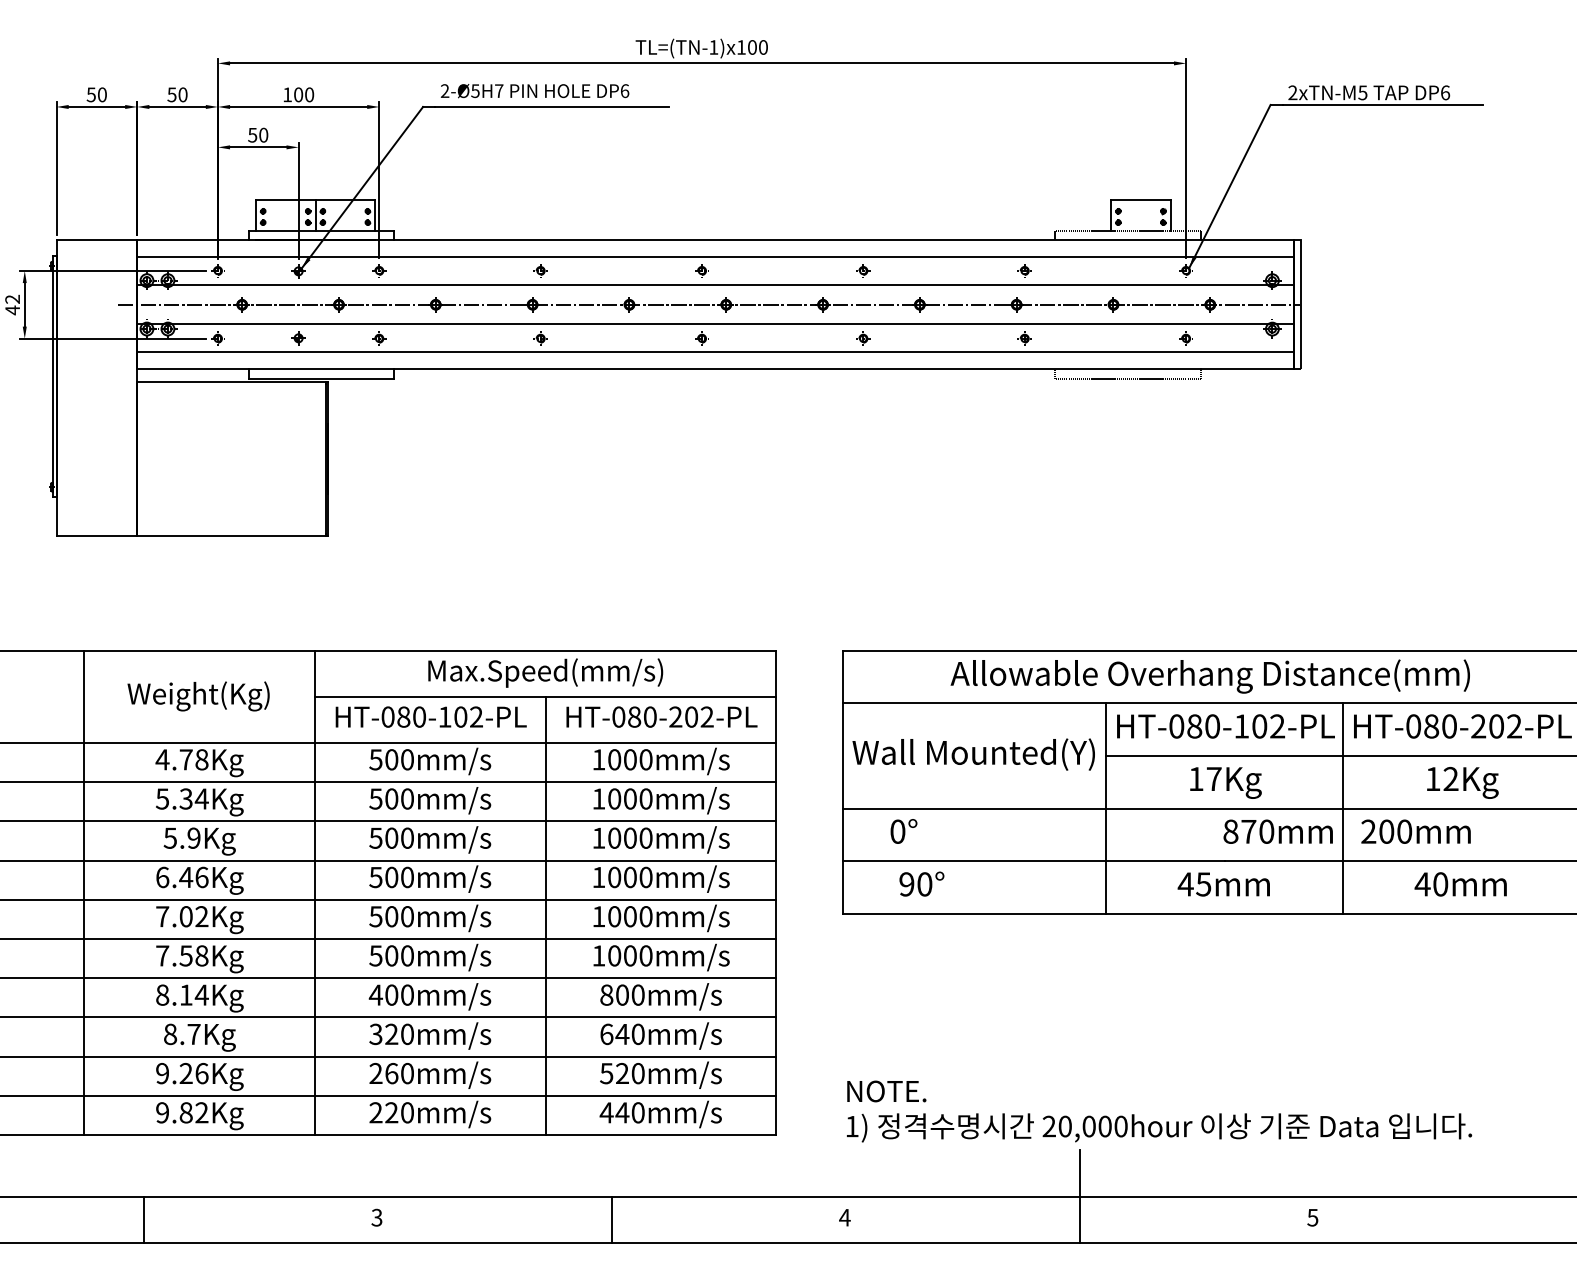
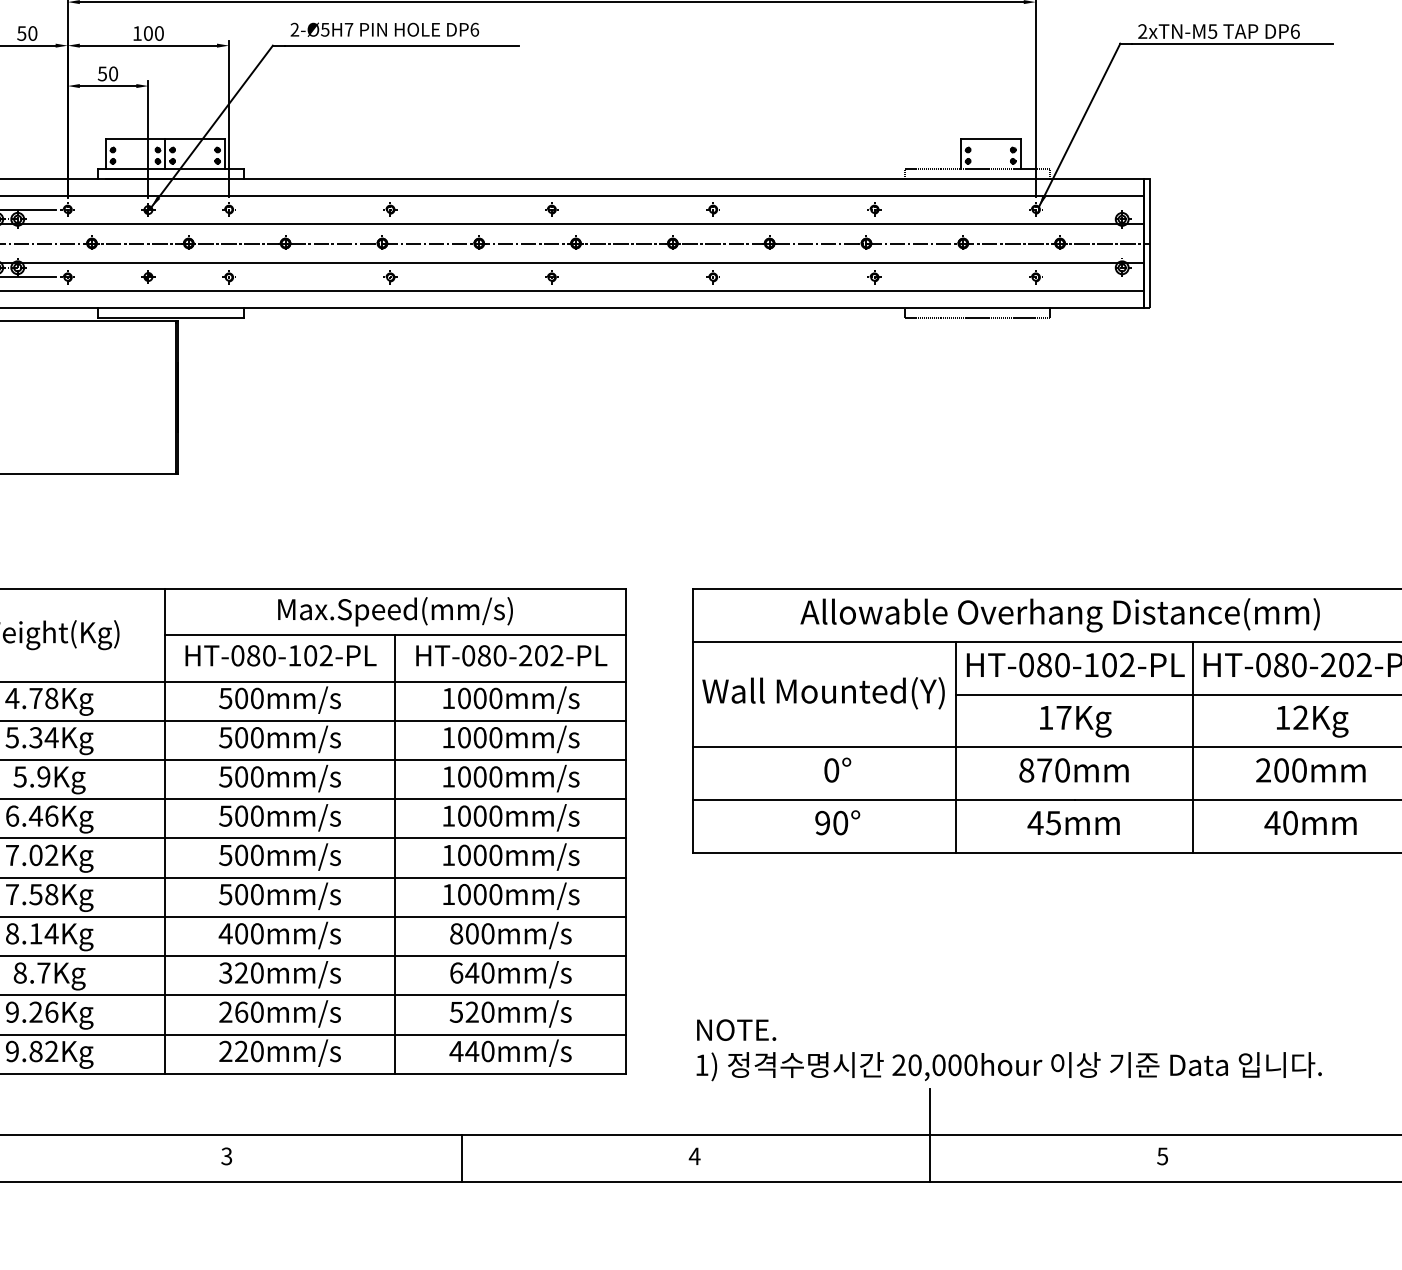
text: (903, 831) -> (837, 770), moved
text: (1277, 831) -> (1073, 770), moved
text: (1415, 831) -> (1310, 770), moved
text: (921, 883) -> (837, 822), moved

